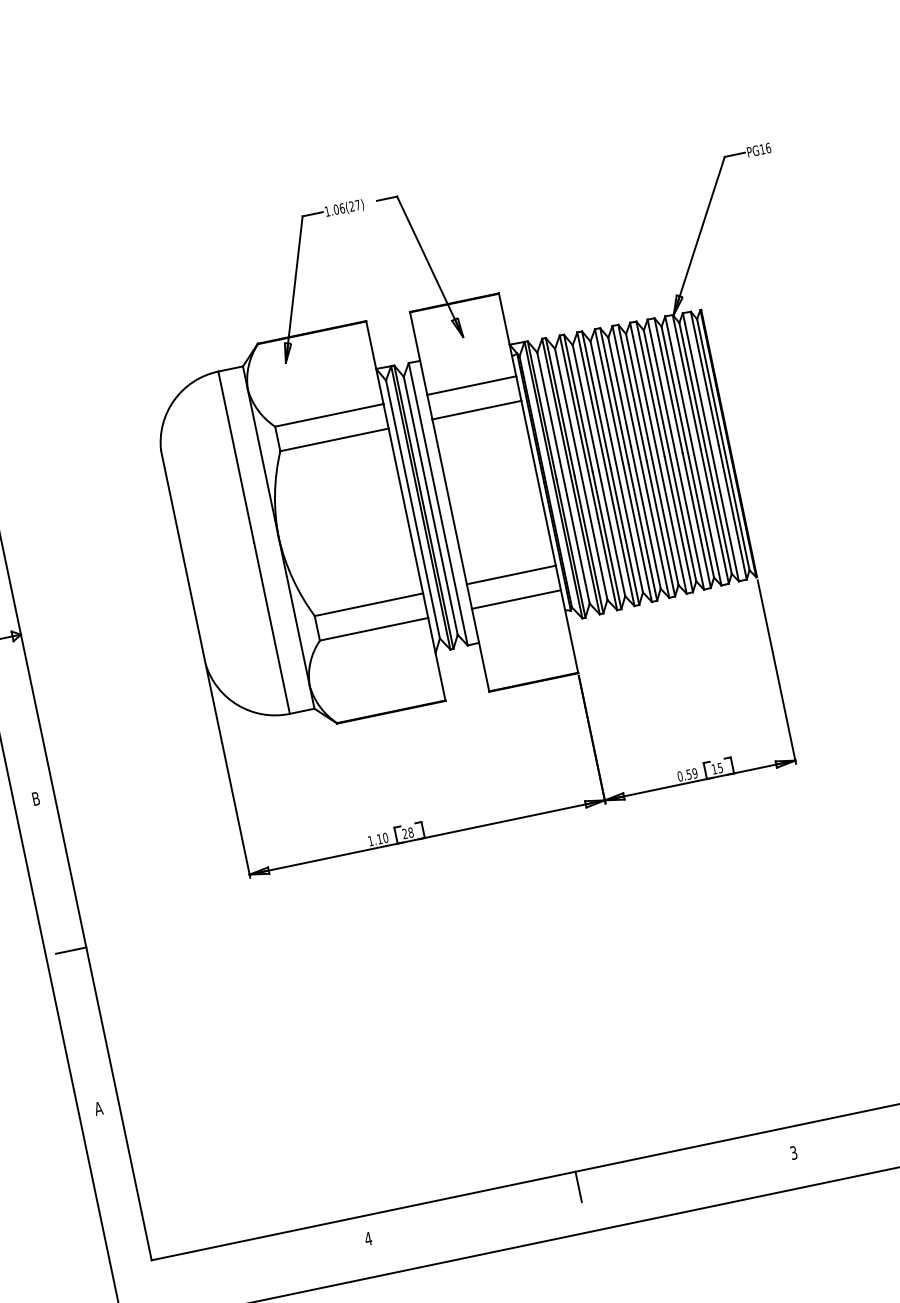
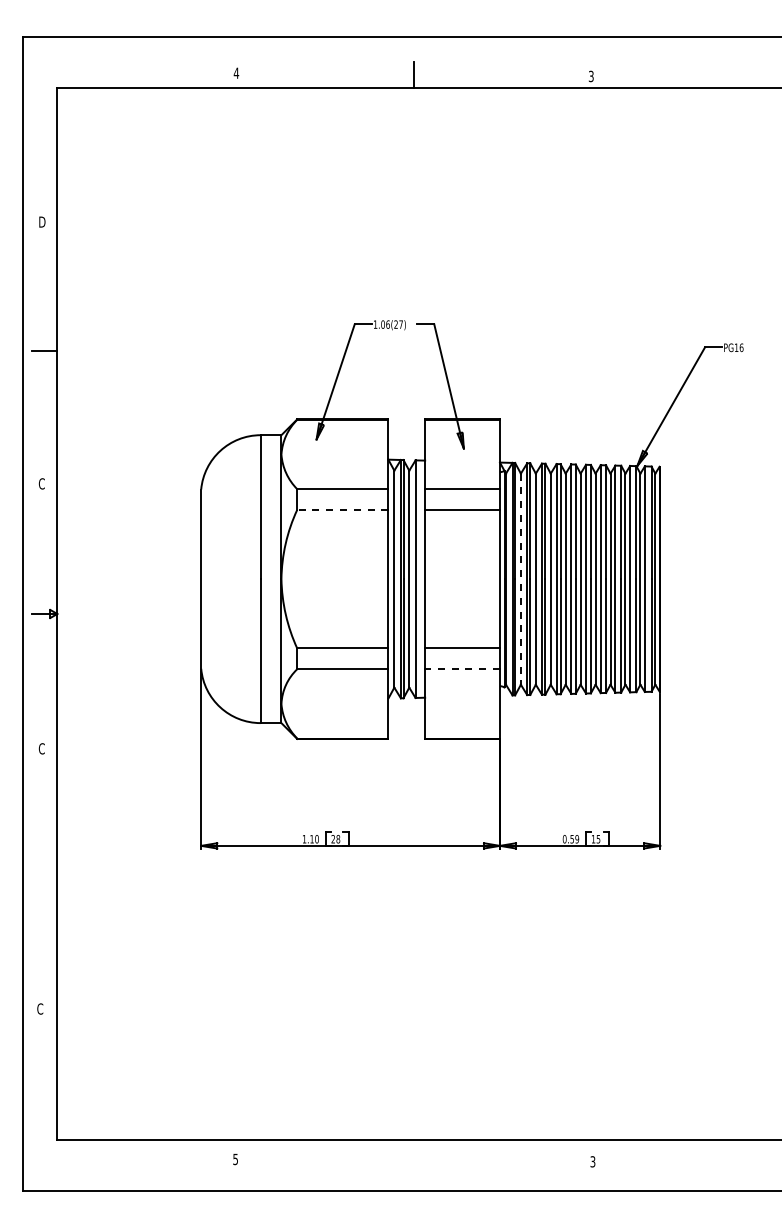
line: (334, 439) -> (342, 509), solid -> dashed
line: (563, 478) -> (520, 579), solid -> dashed
line: (516, 600) -> (462, 669), solid -> dashed
text: (35, 798) -> (41, 748), B -> C
line: (71, 951) -> (44, 877), removed
text: (97, 1108) -> (39, 1008), A -> C
line: (578, 1186) -> (413, 1152), removed
text: (368, 1238) -> (235, 1159), 4 -> 5

